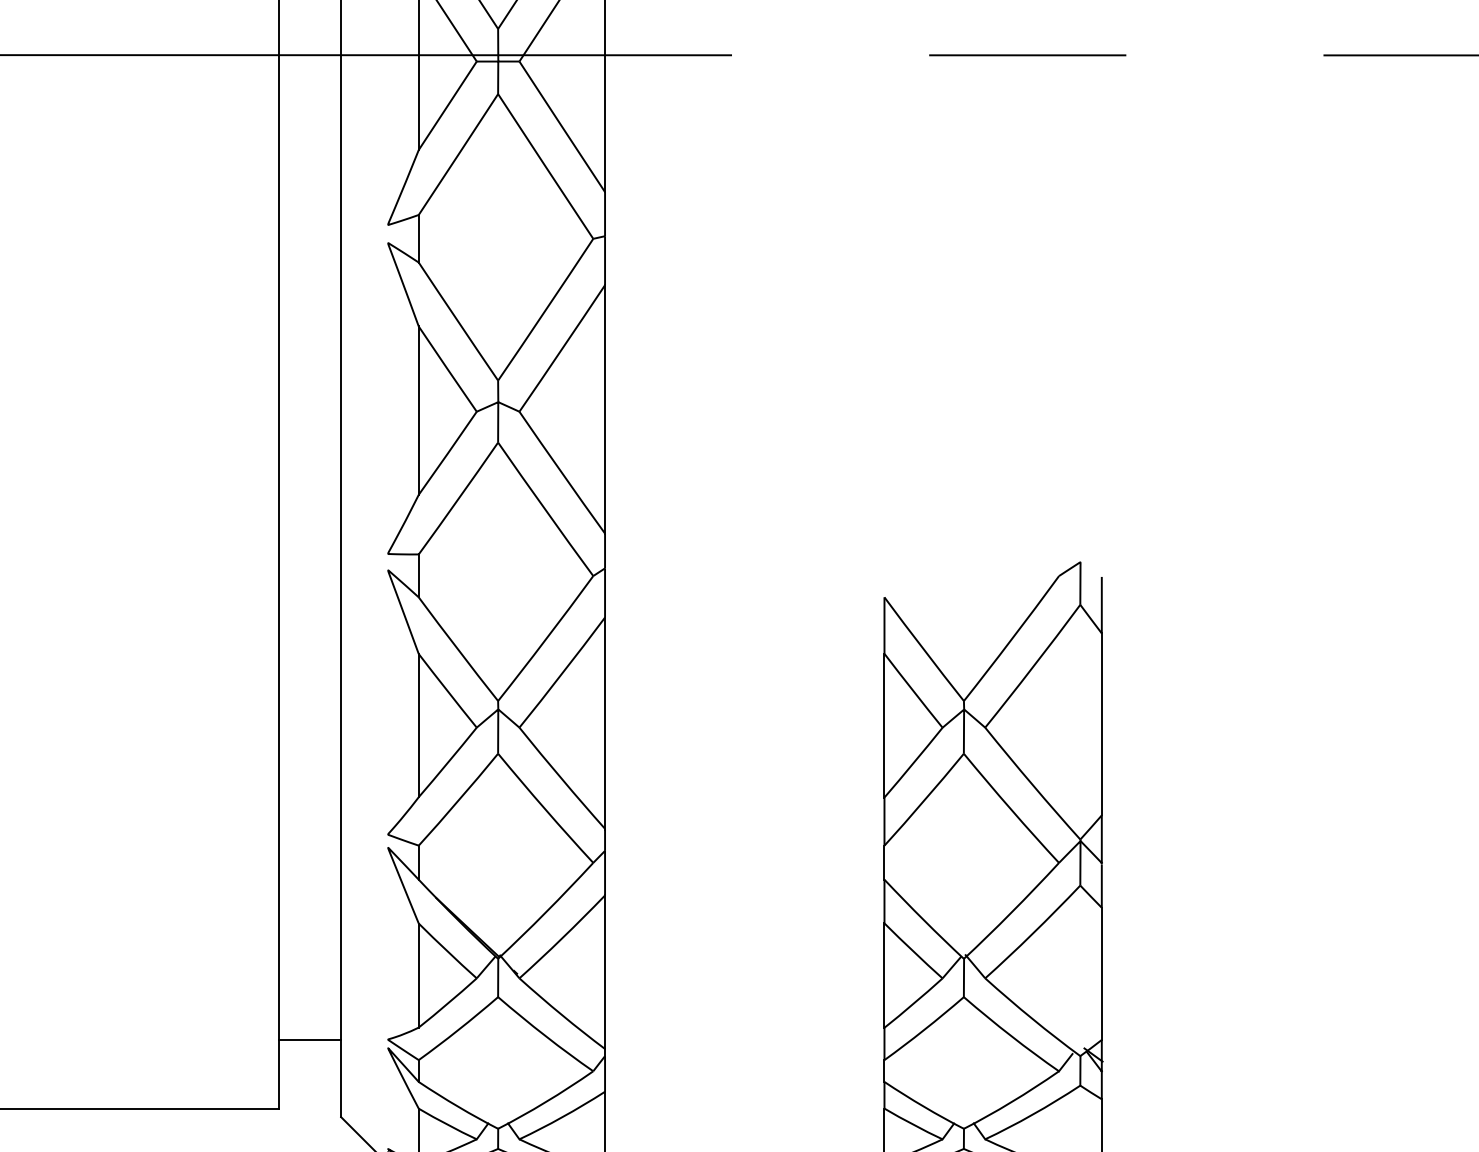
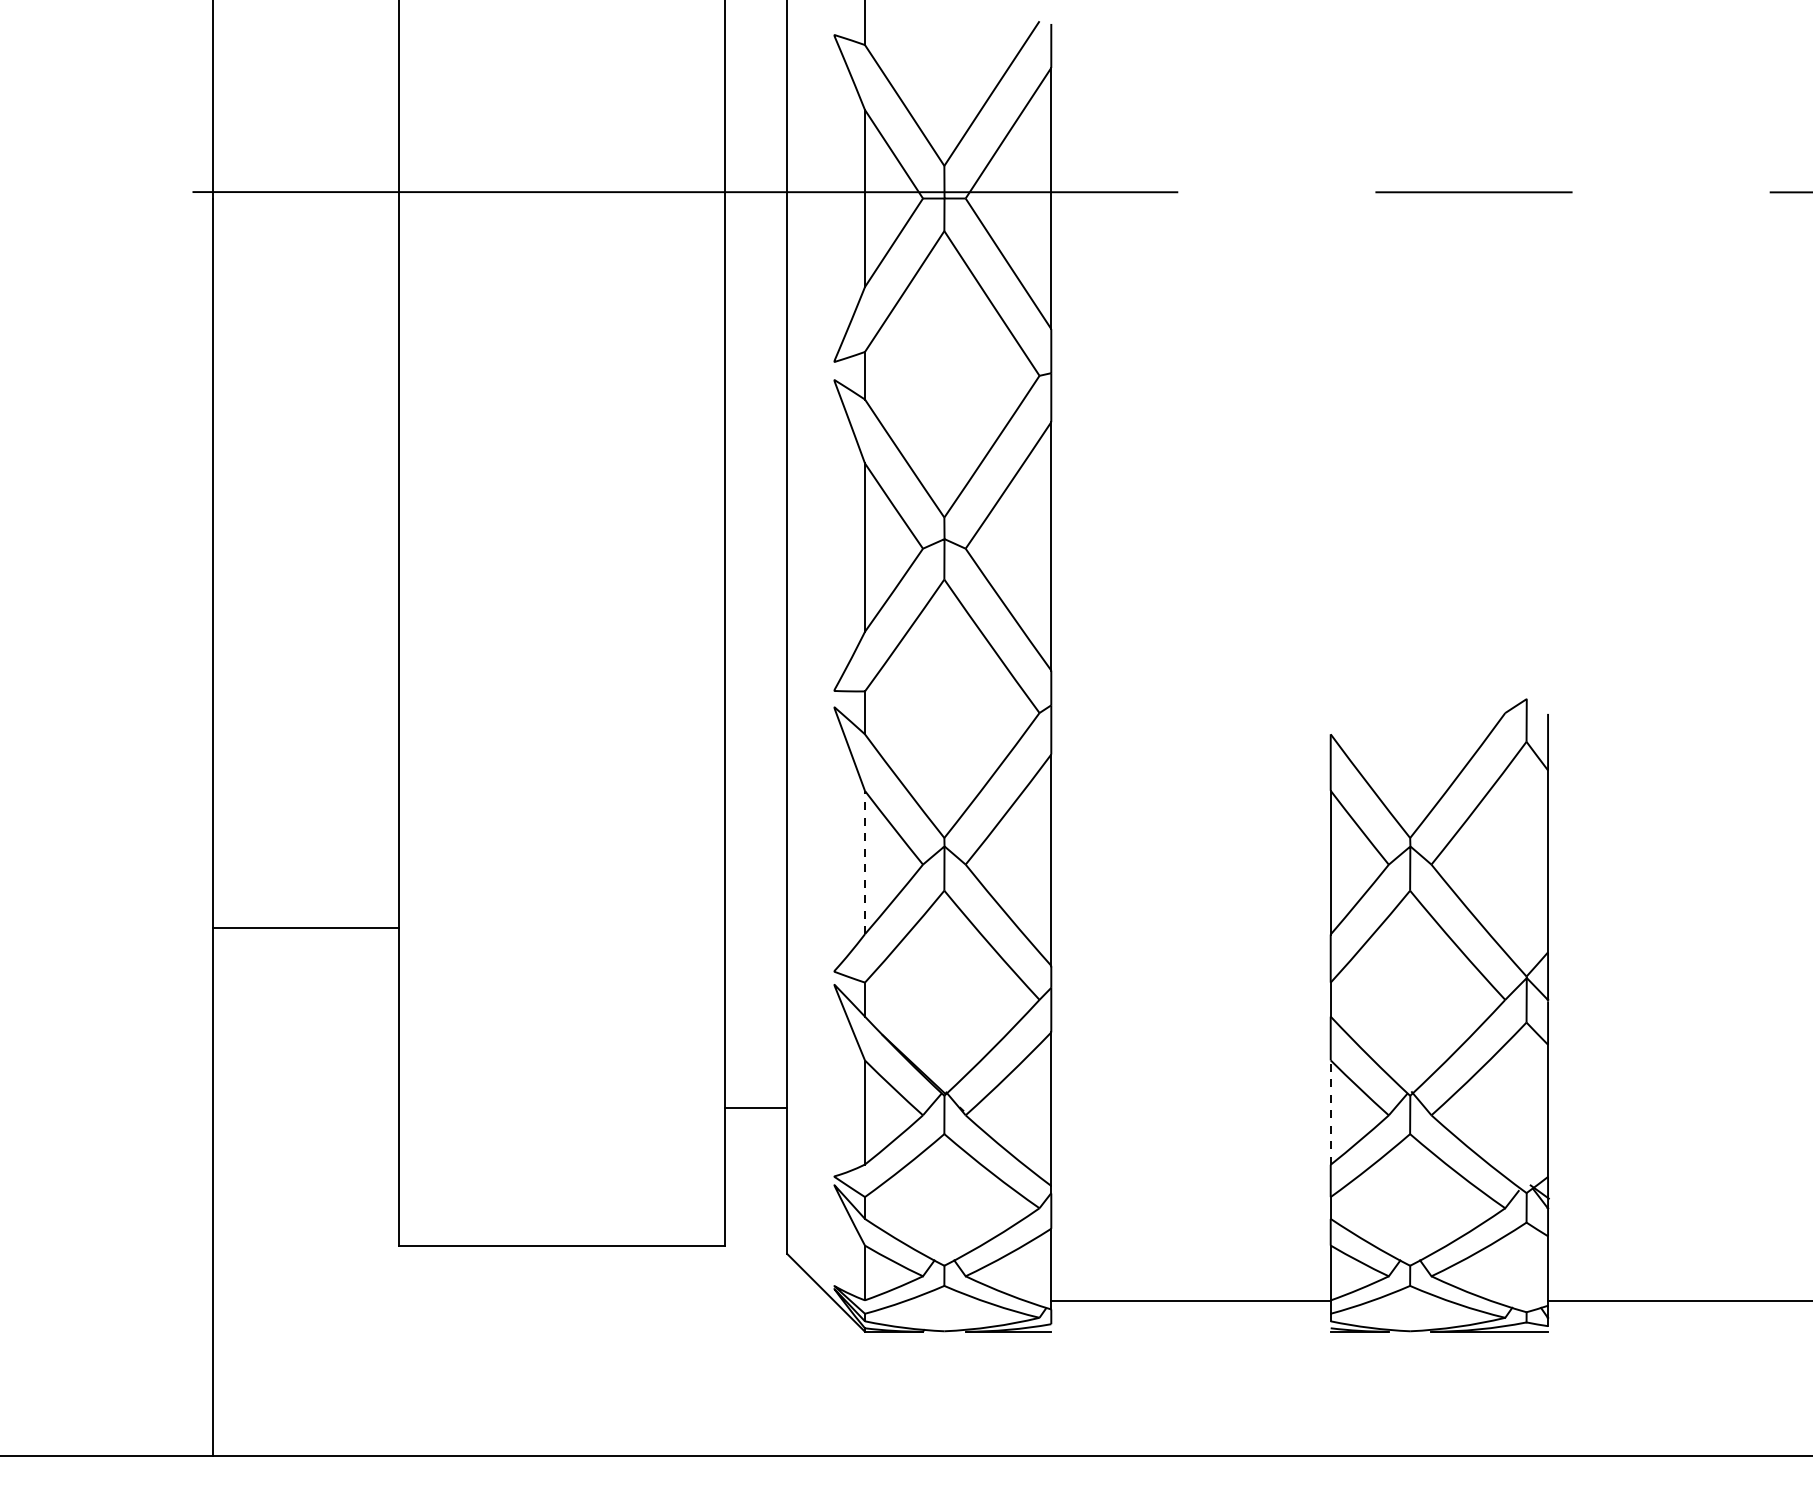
line: (419, 725) -> (865, 862), solid -> dashed
line: (884, 975) -> (1330, 1112), solid -> dashed
line: (310, 1039) -> (756, 1107), moved

